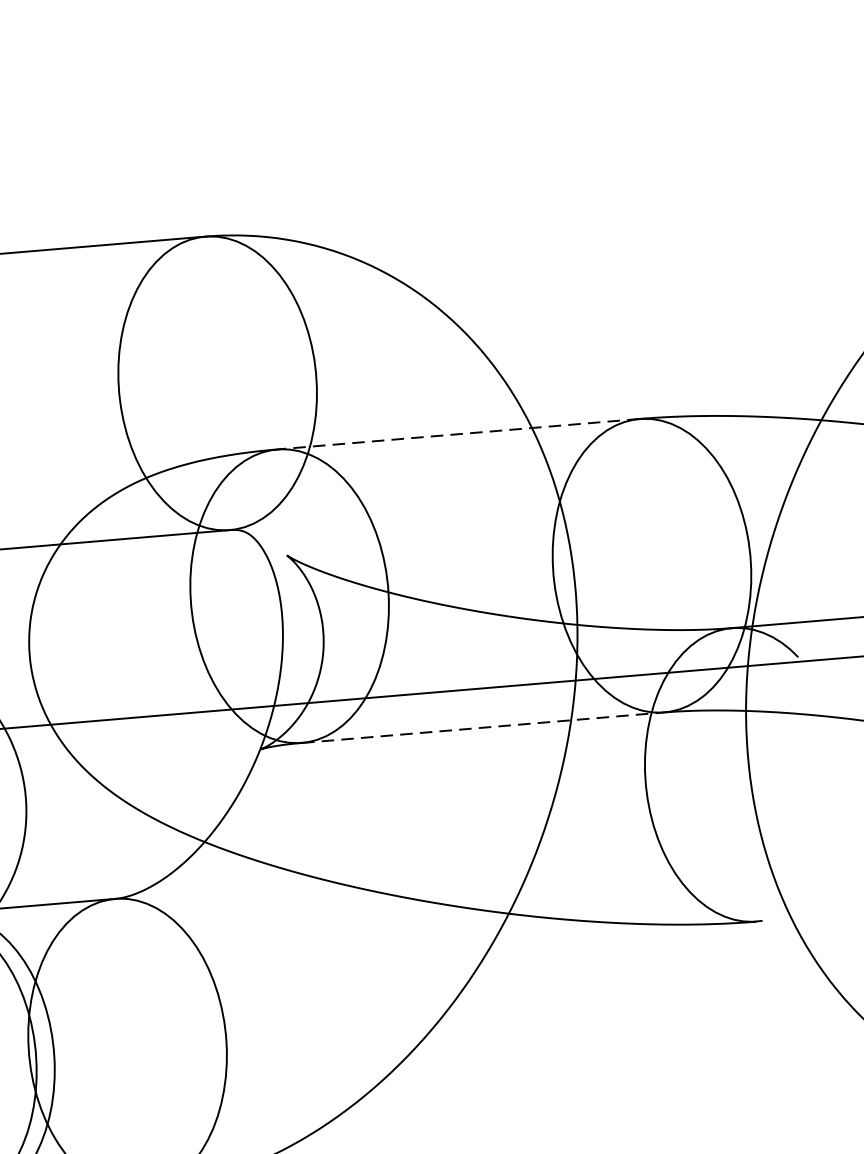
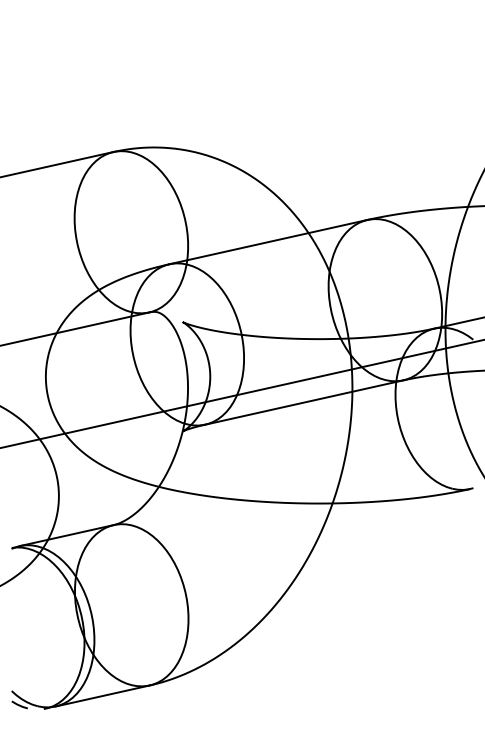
line: (456, 434) -> (267, 242), dashed -> solid
line: (483, 727) -> (304, 402), dashed -> solid

